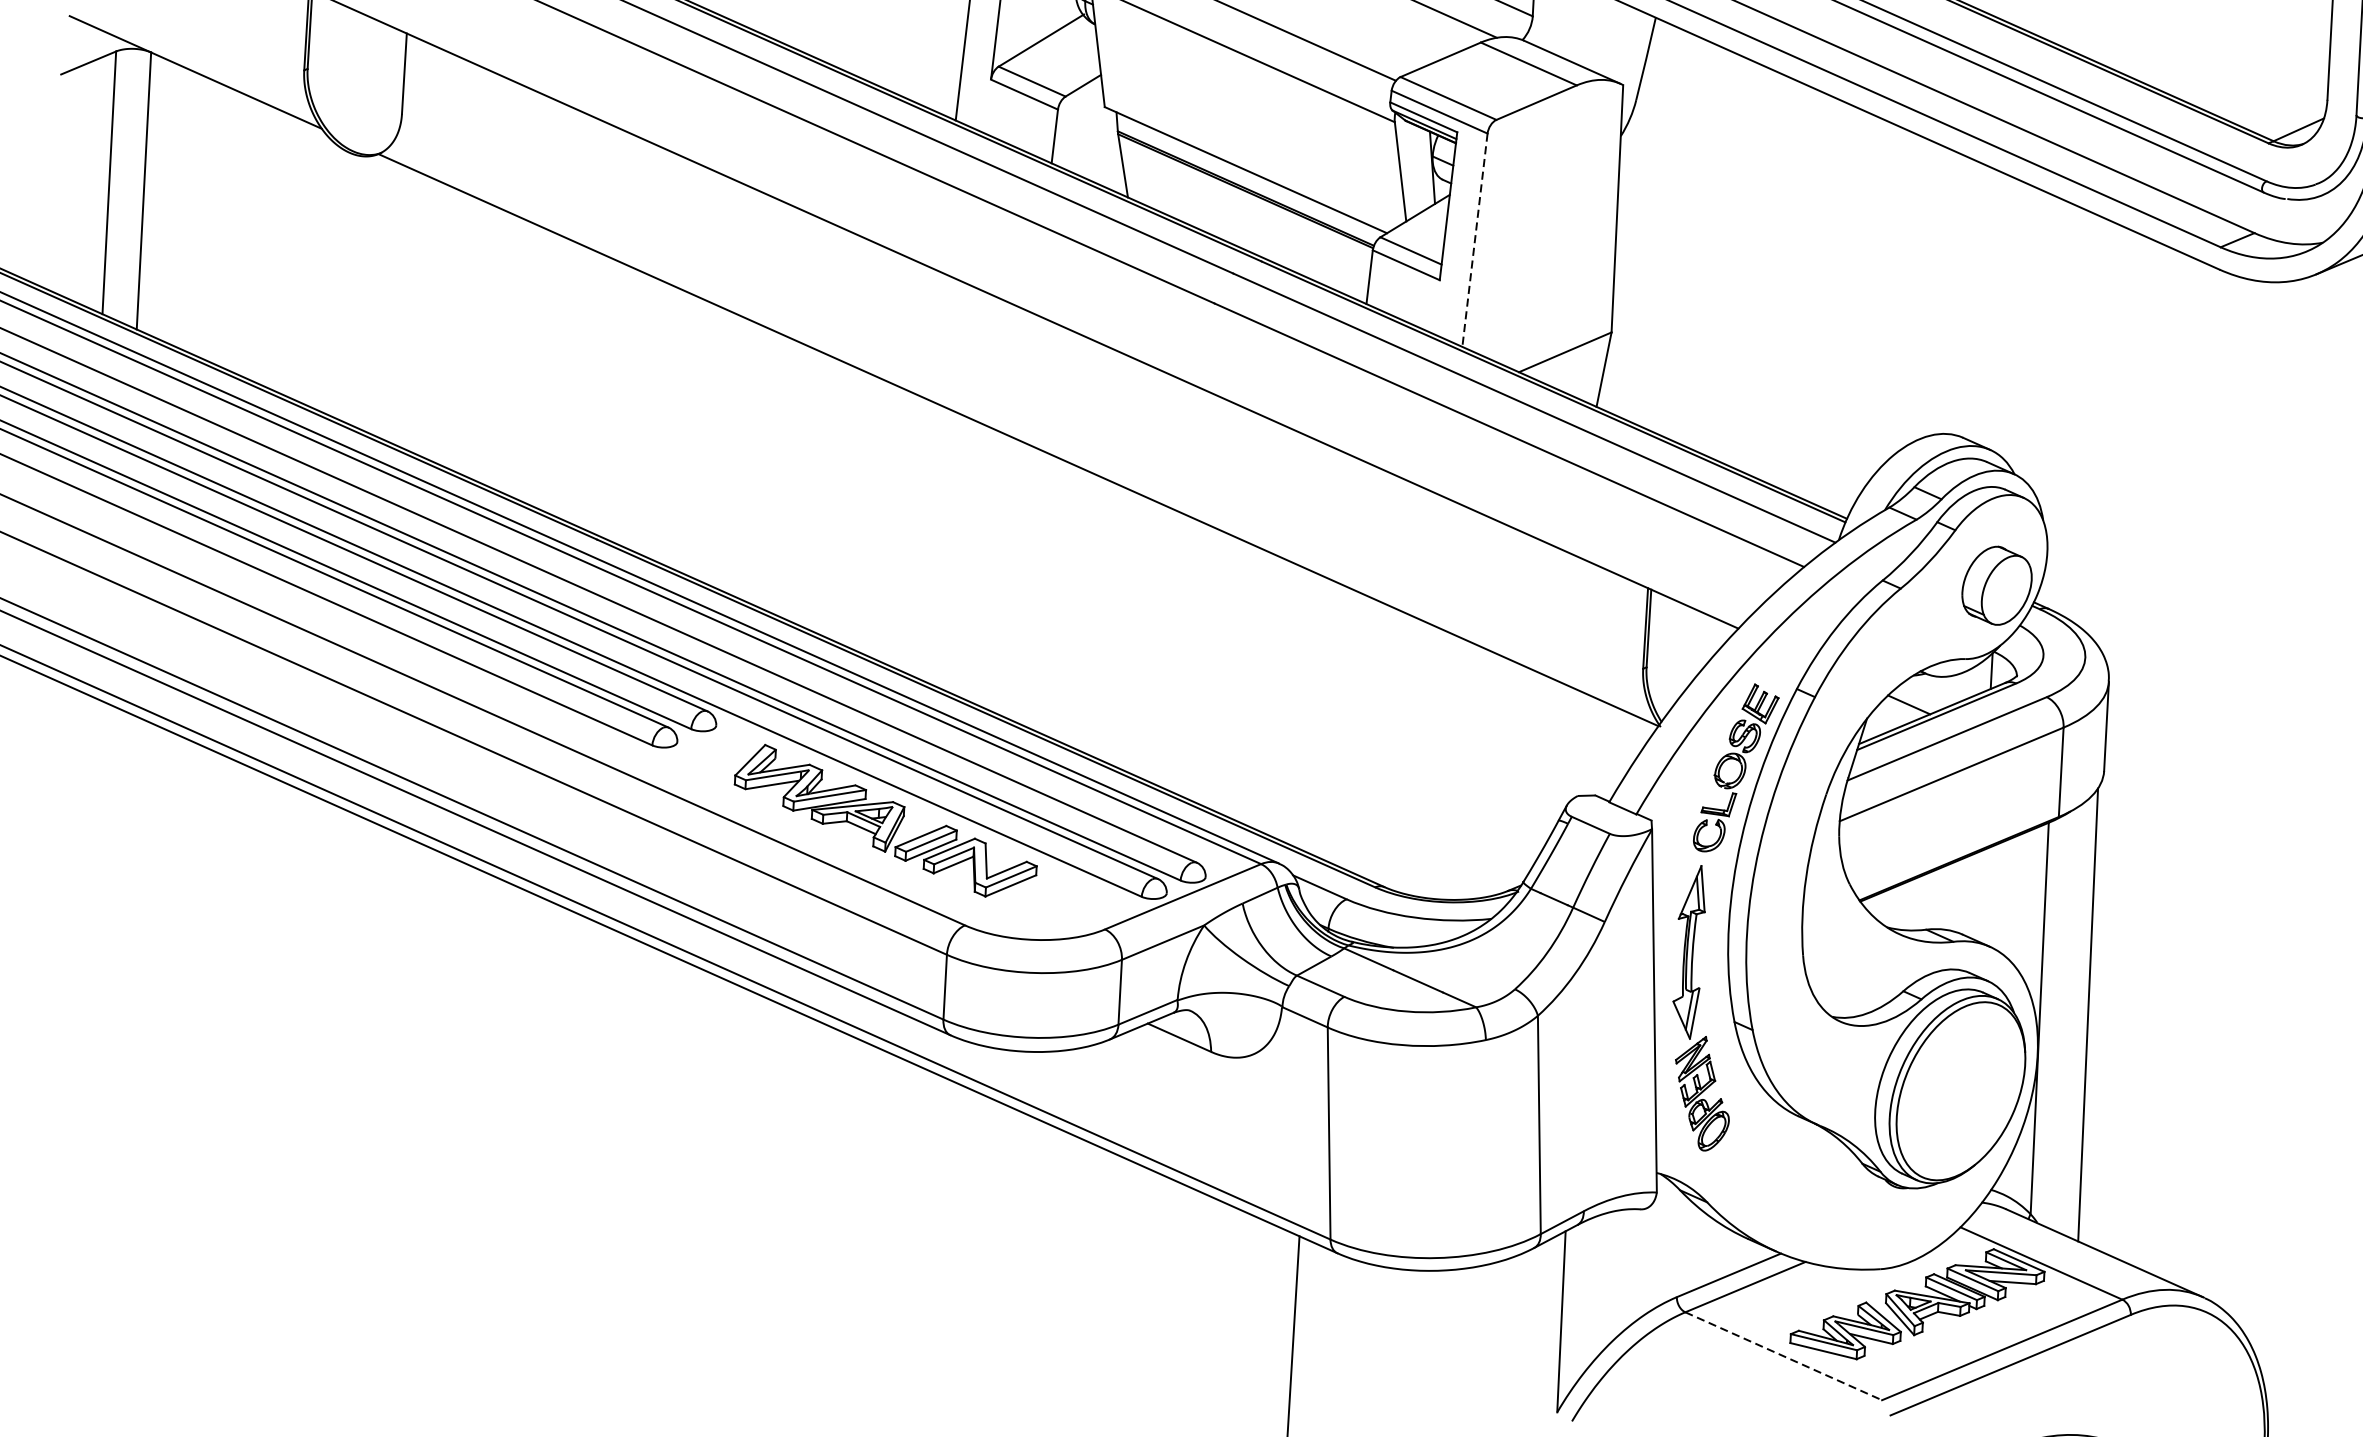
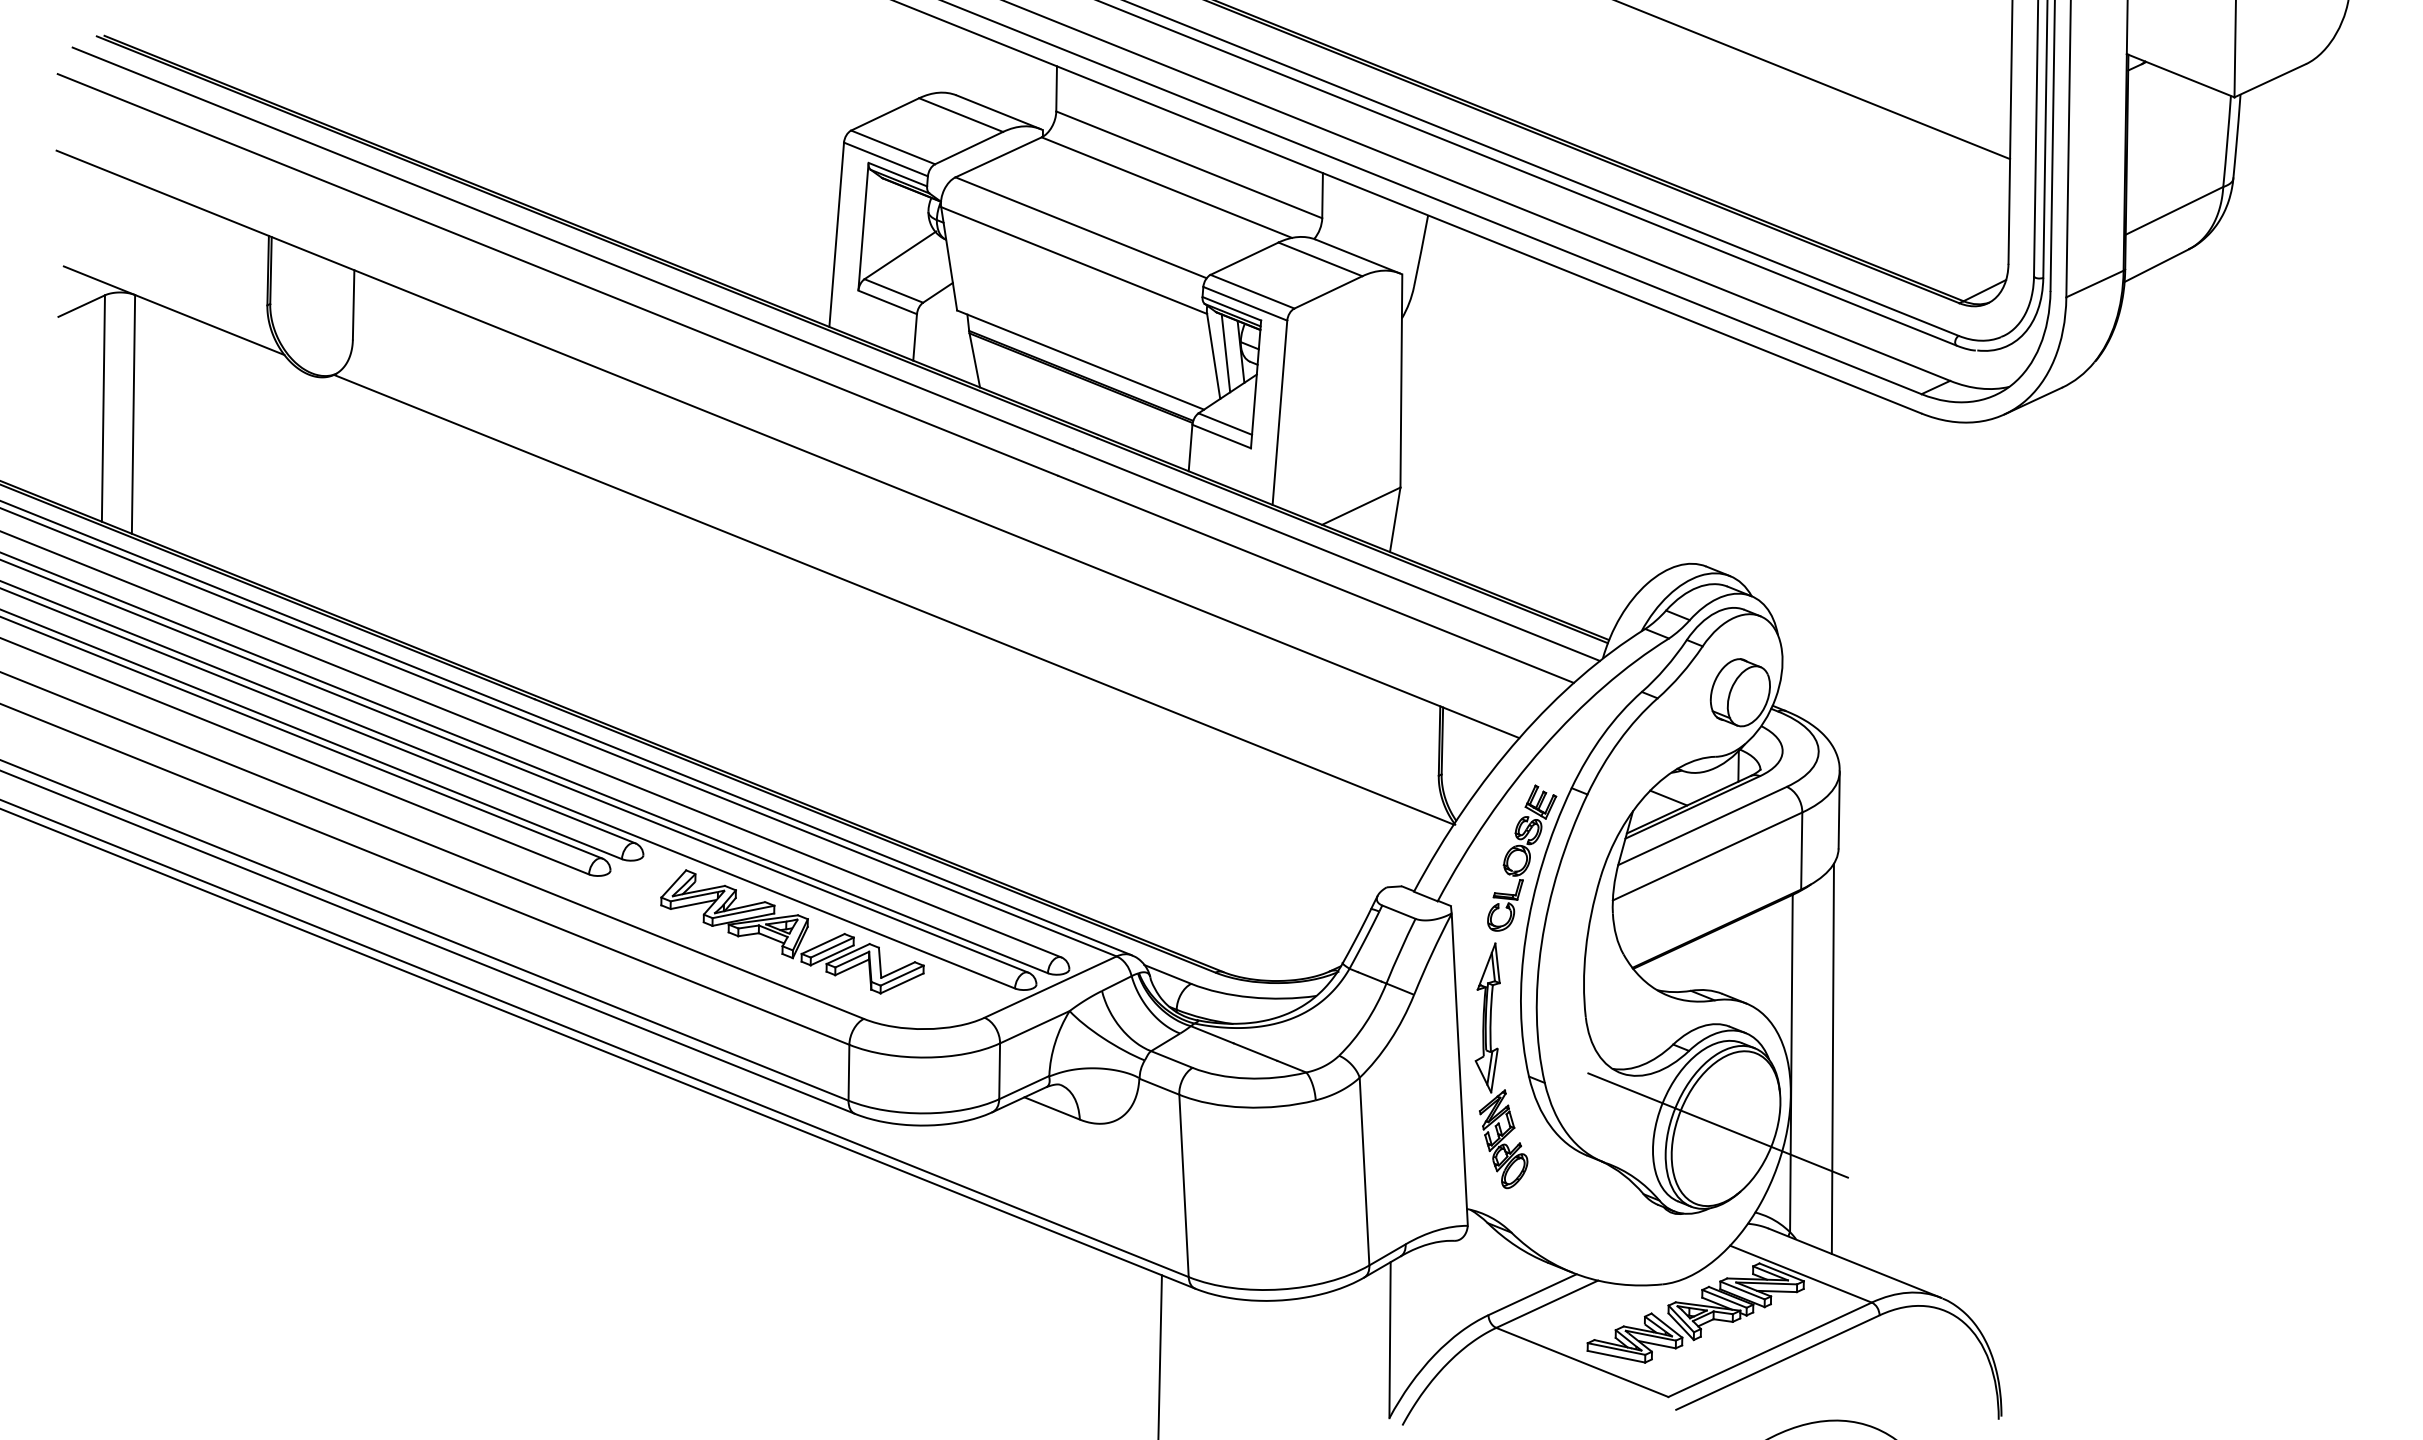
line: (1414, 169) -> (1225, 353), added
line: (1474, 241) -> (1279, 413), dashed -> solid
line: (1951, 1087) -> (1717, 1125), added
line: (1783, 1356) -> (1582, 1362), dashed -> solid

